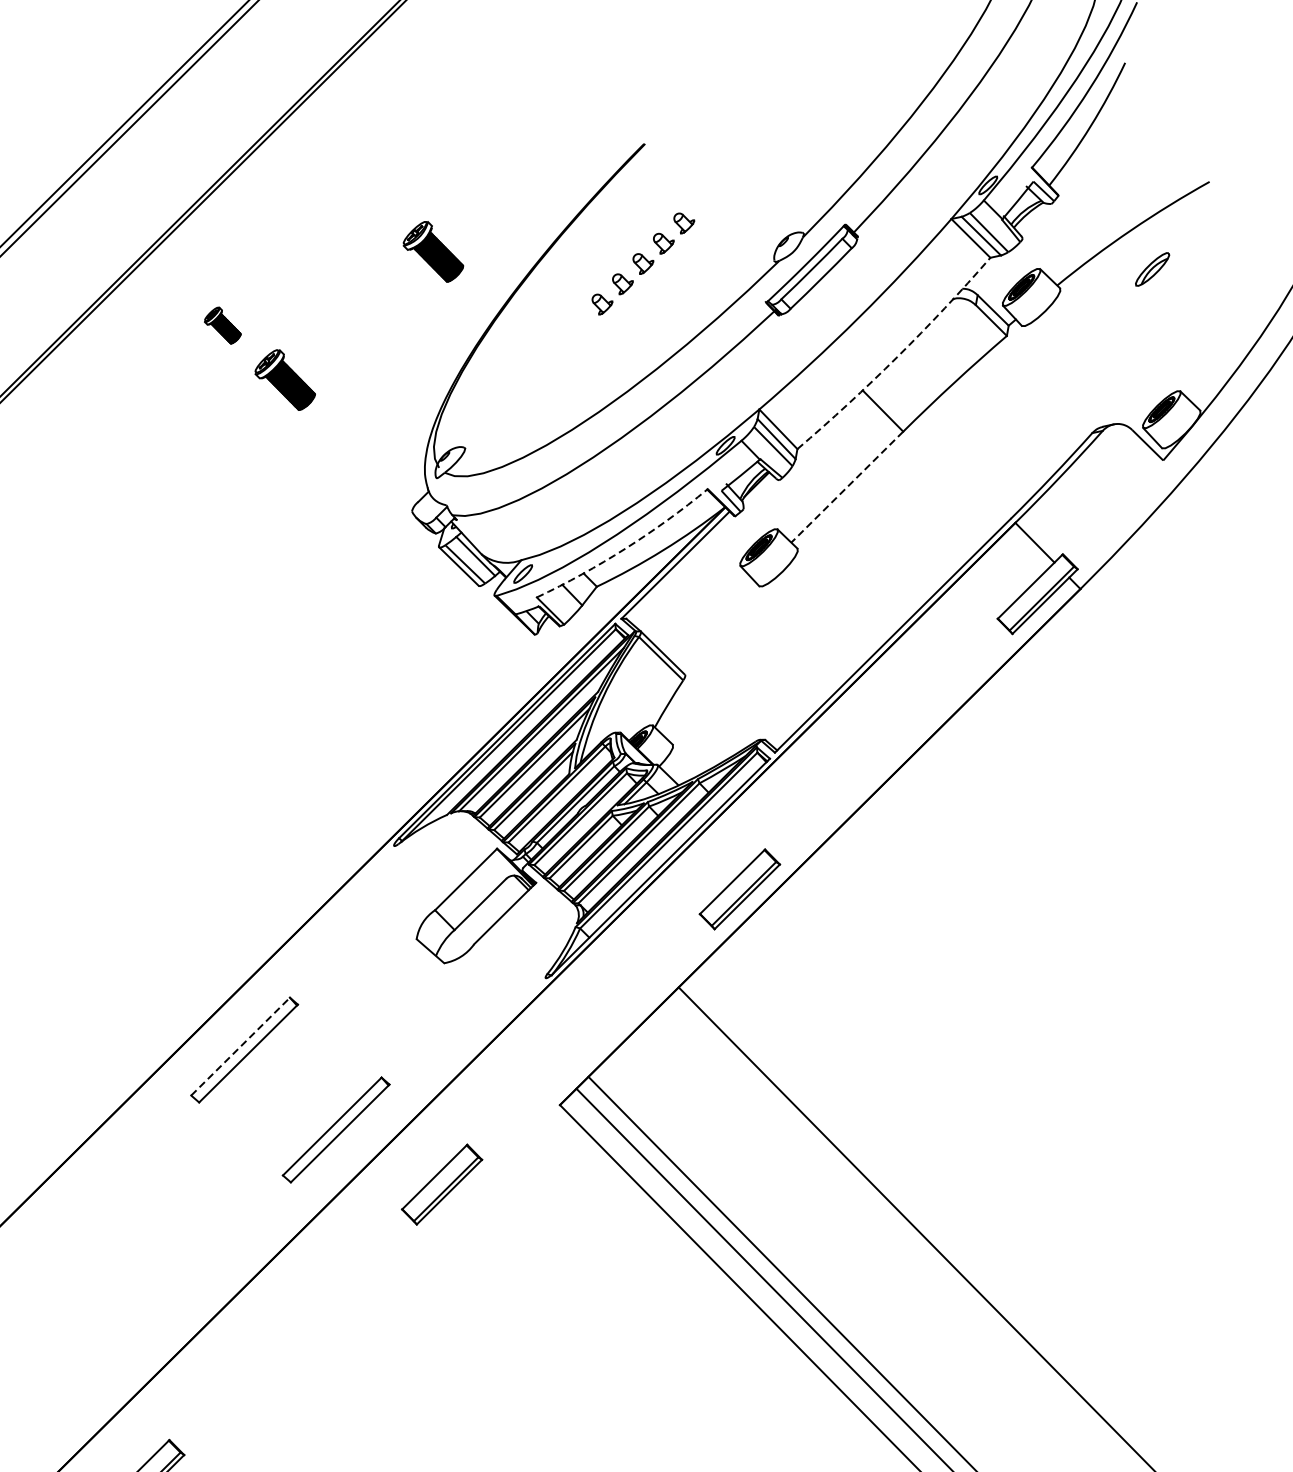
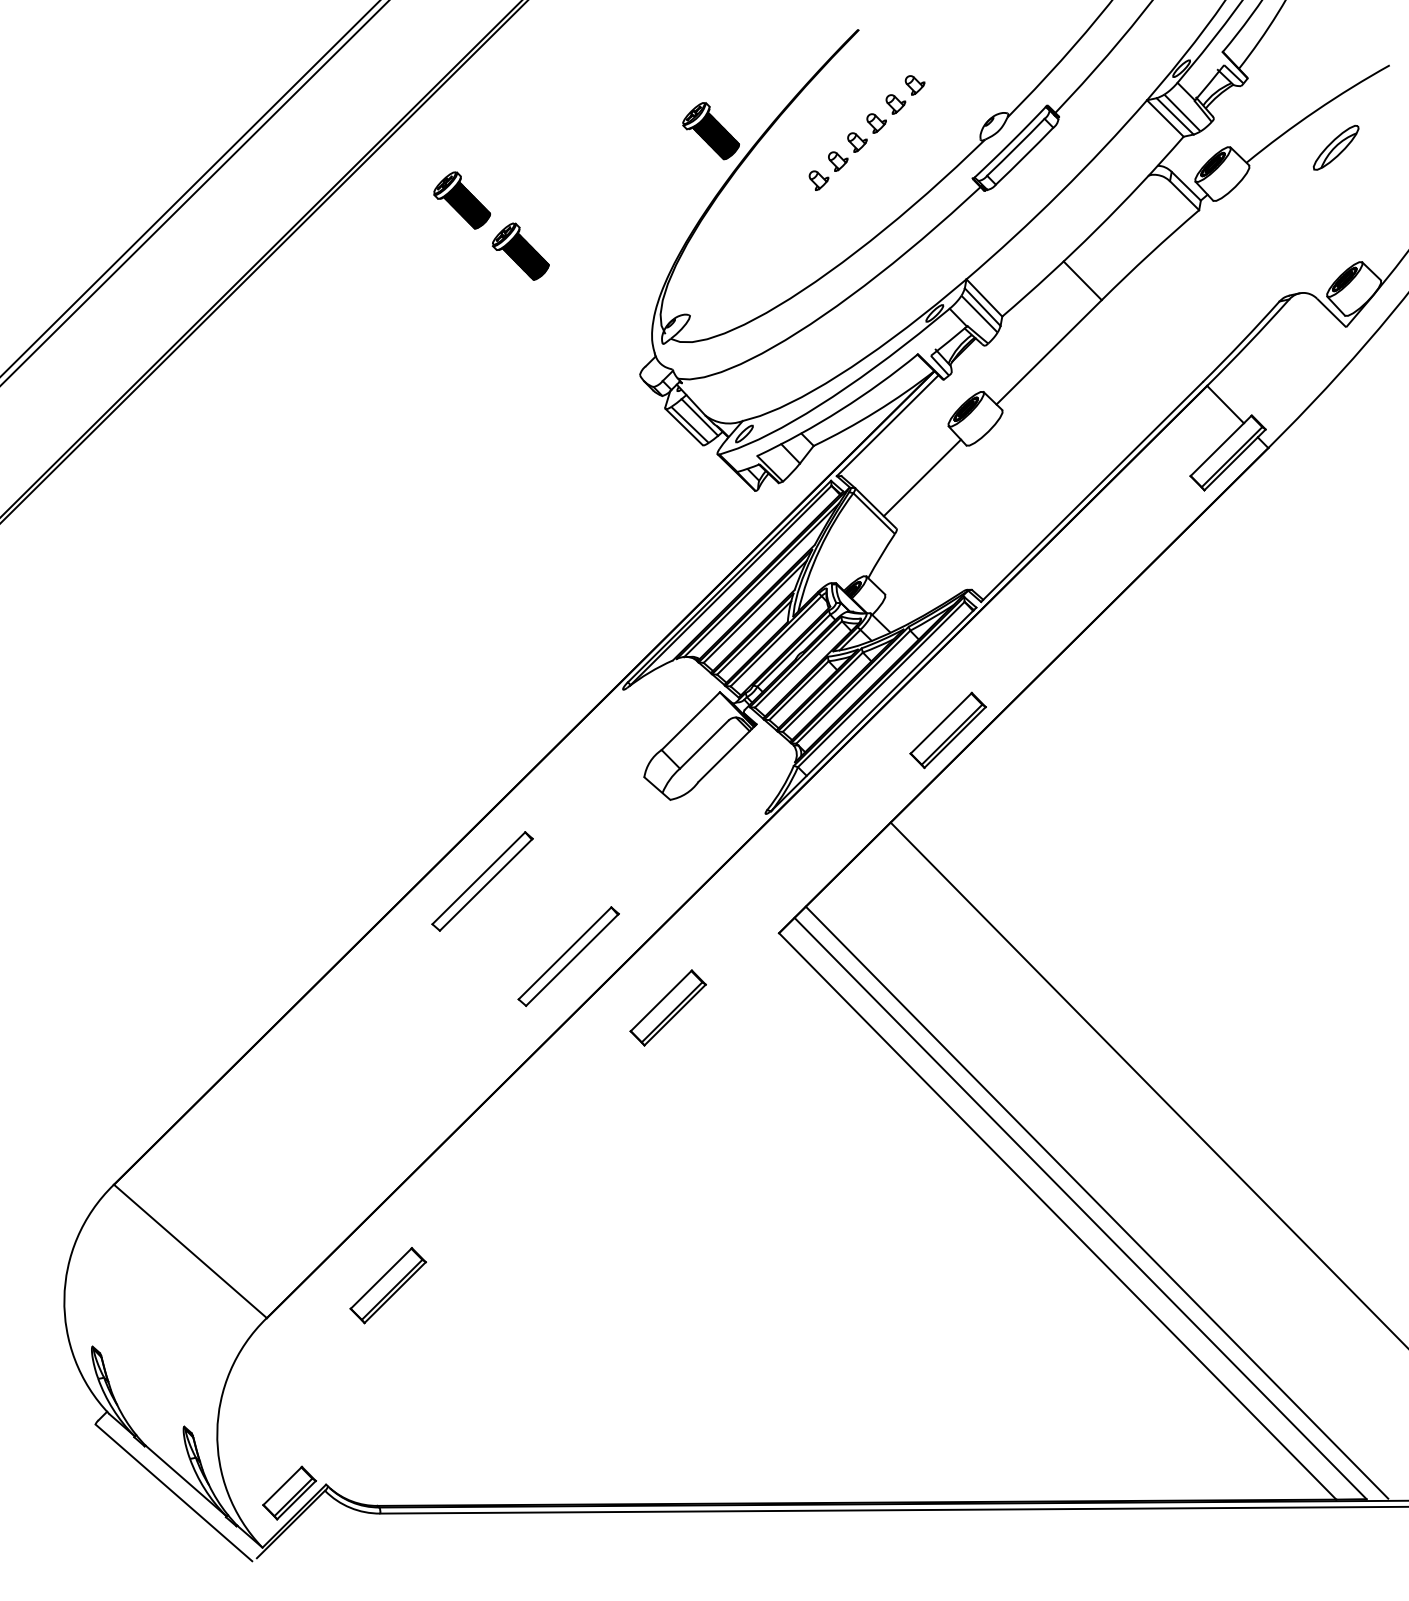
part: (704, 203) -> (914, 85), added
part: (432, 252) -> (710, 131), moved
part: (1151, 269) -> (1335, 147), size x1.43
part: (222, 325) -> (461, 200), size x1.67
arc: (897, 356) -> (1096, 229), dashed -> solid
line: (846, 487) -> (1048, 352), dashed -> solid
arc: (625, 549) -> (840, 410), dashed -> solid
line: (712, 620) -> (922, 477), added
line: (241, 1045) -> (479, 877), dashed -> solid

